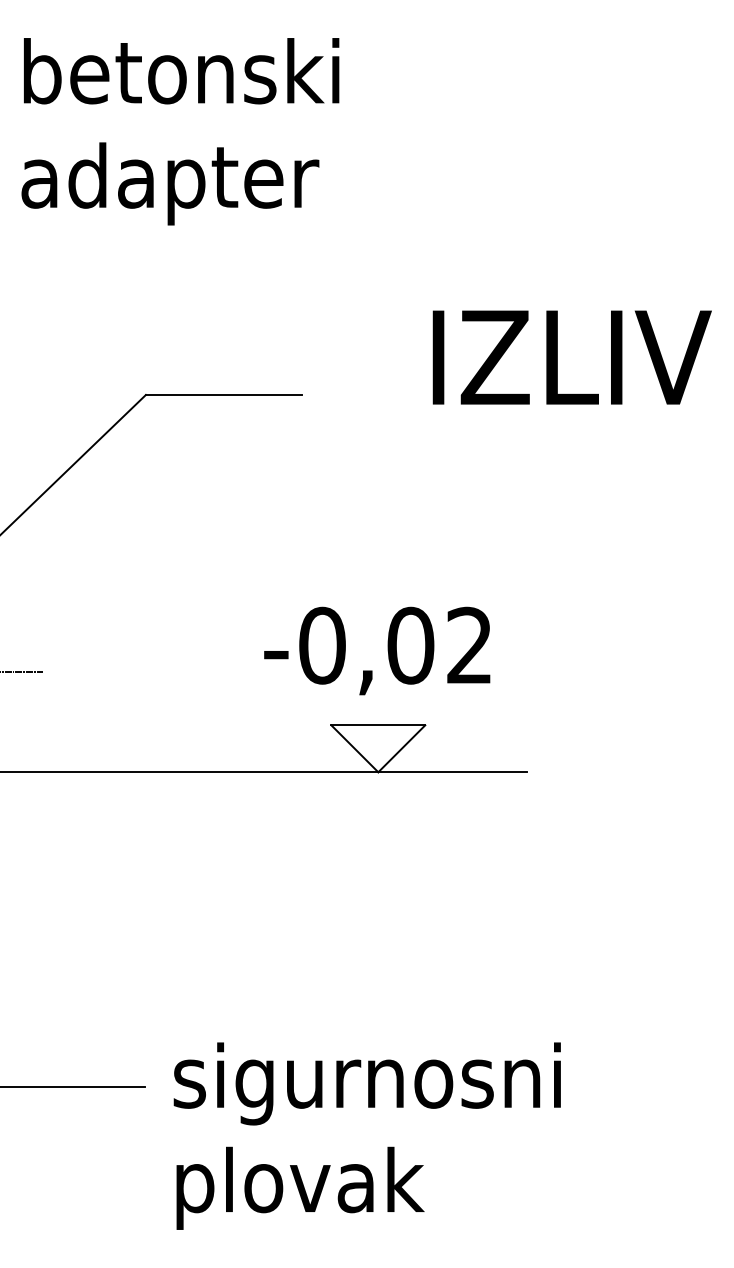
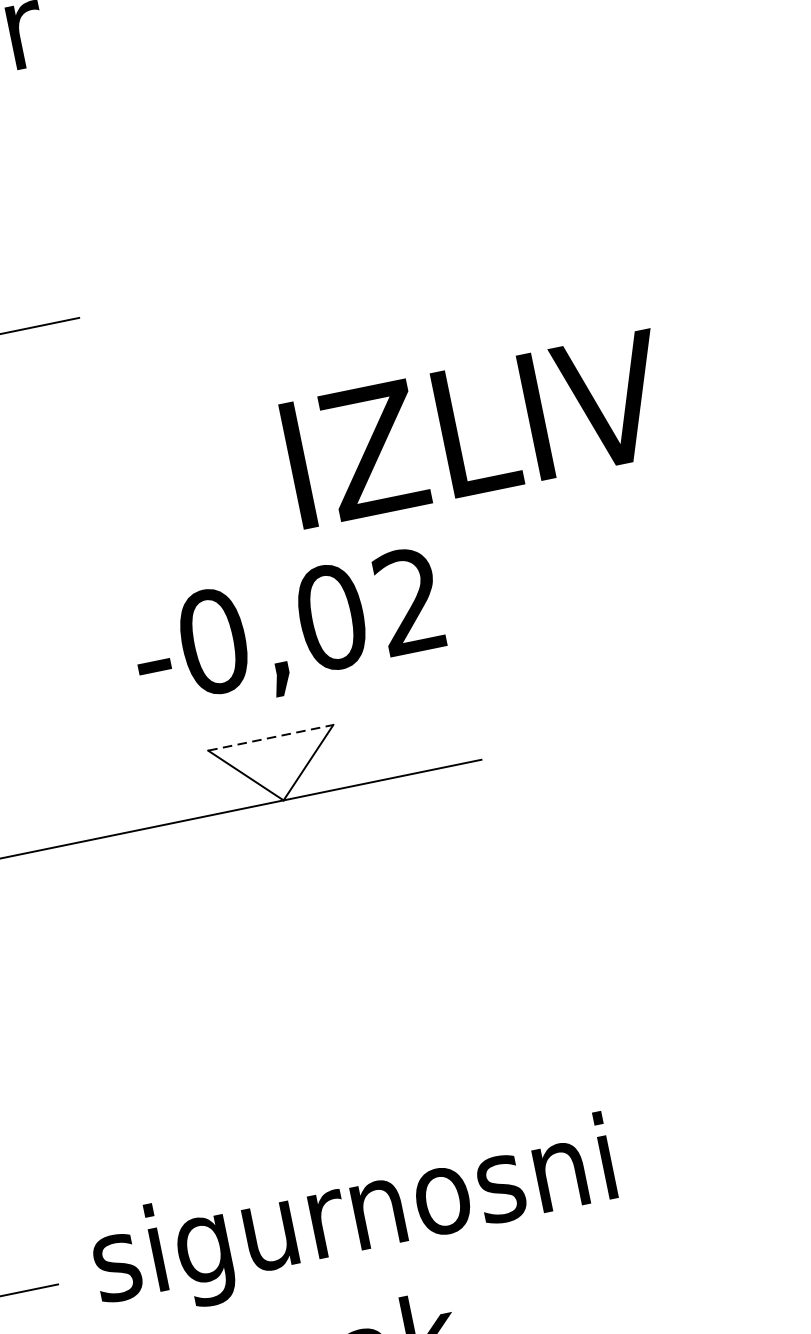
text: (571, 357) -> (475, 429), moved
text: (377, 650) -> (288, 632), moved
line: (378, 725) -> (271, 737), solid -> dashed

